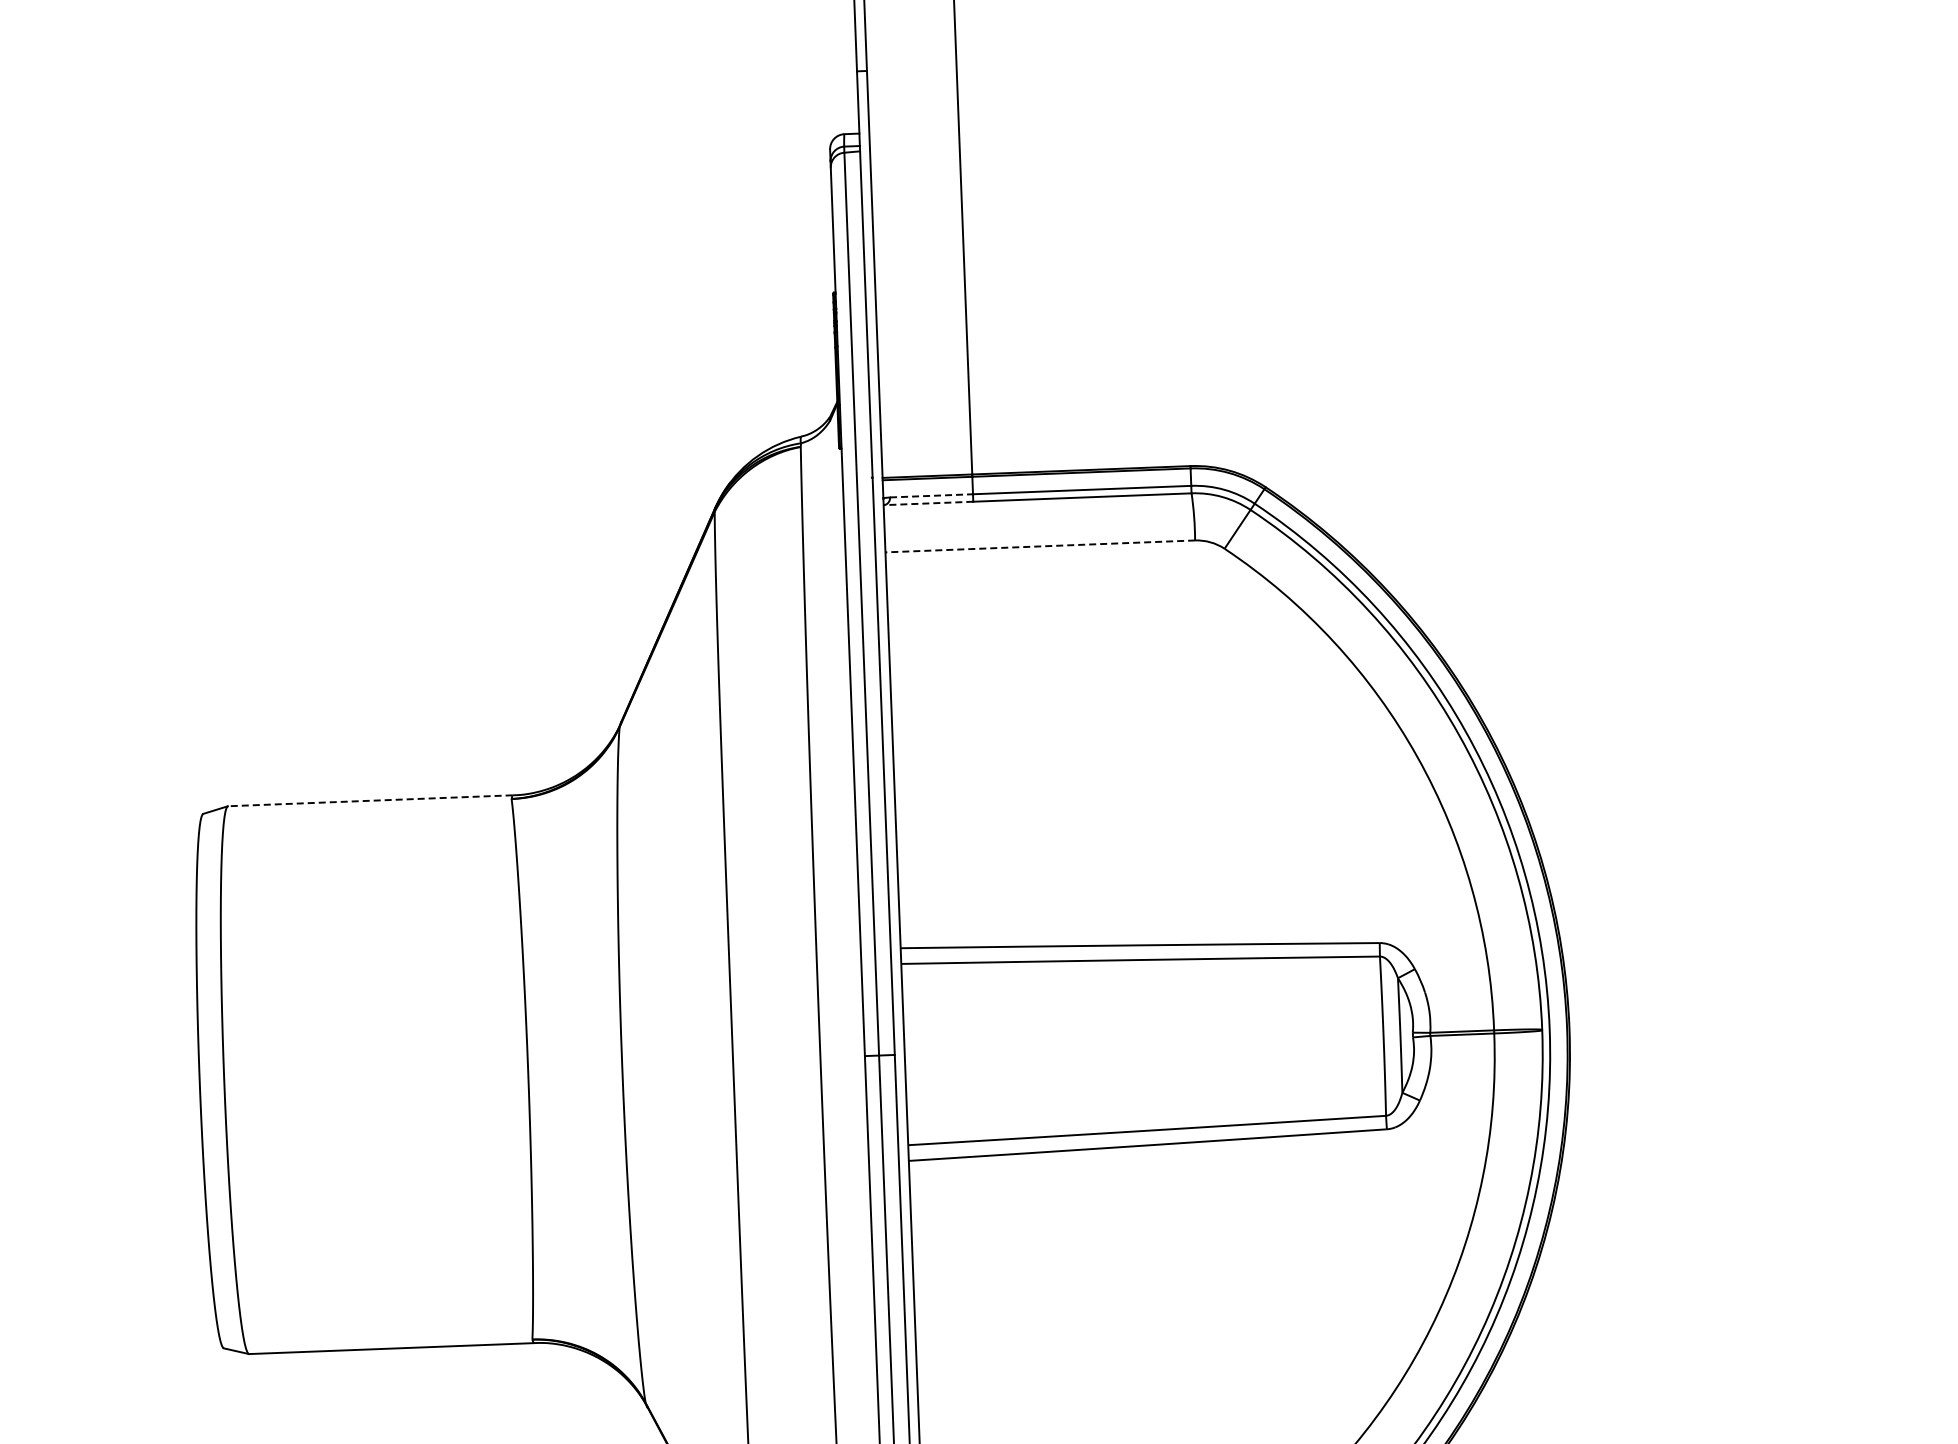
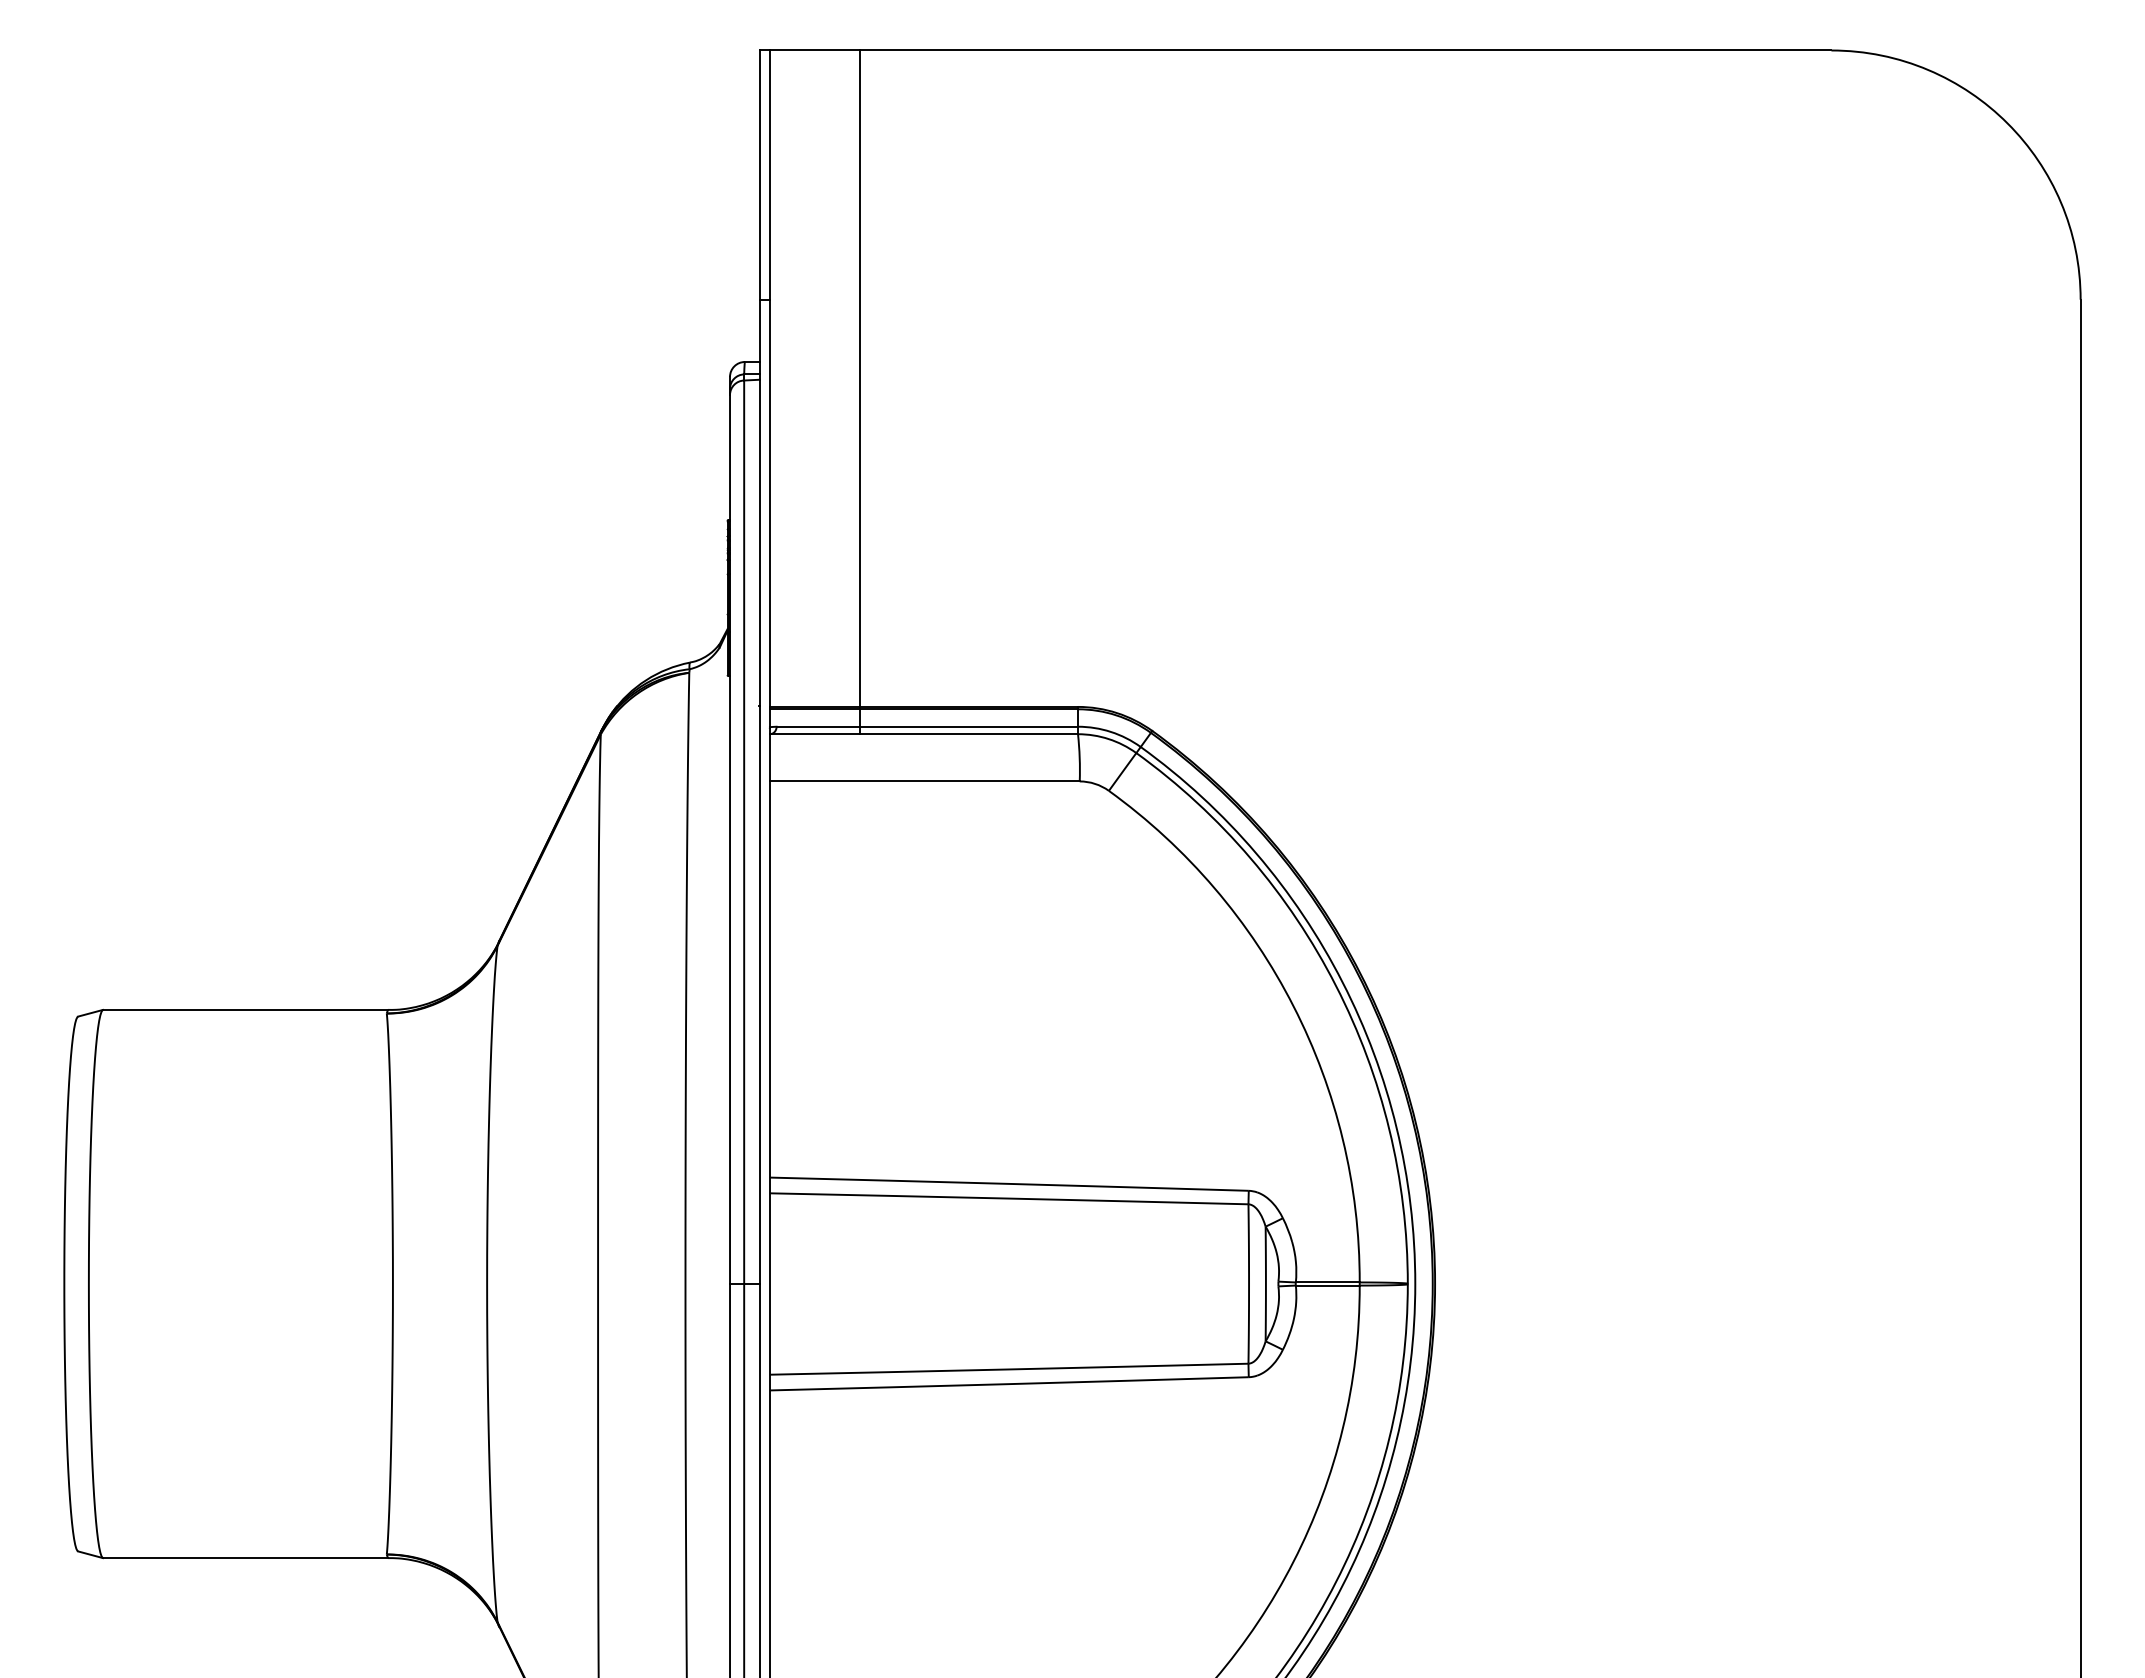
line: (931, 495) -> (818, 726), dashed -> solid
line: (928, 503) -> (814, 734), dashed -> solid
line: (1039, 546) -> (924, 781), dashed -> solid
line: (370, 800) -> (245, 1009), dashed -> solid

